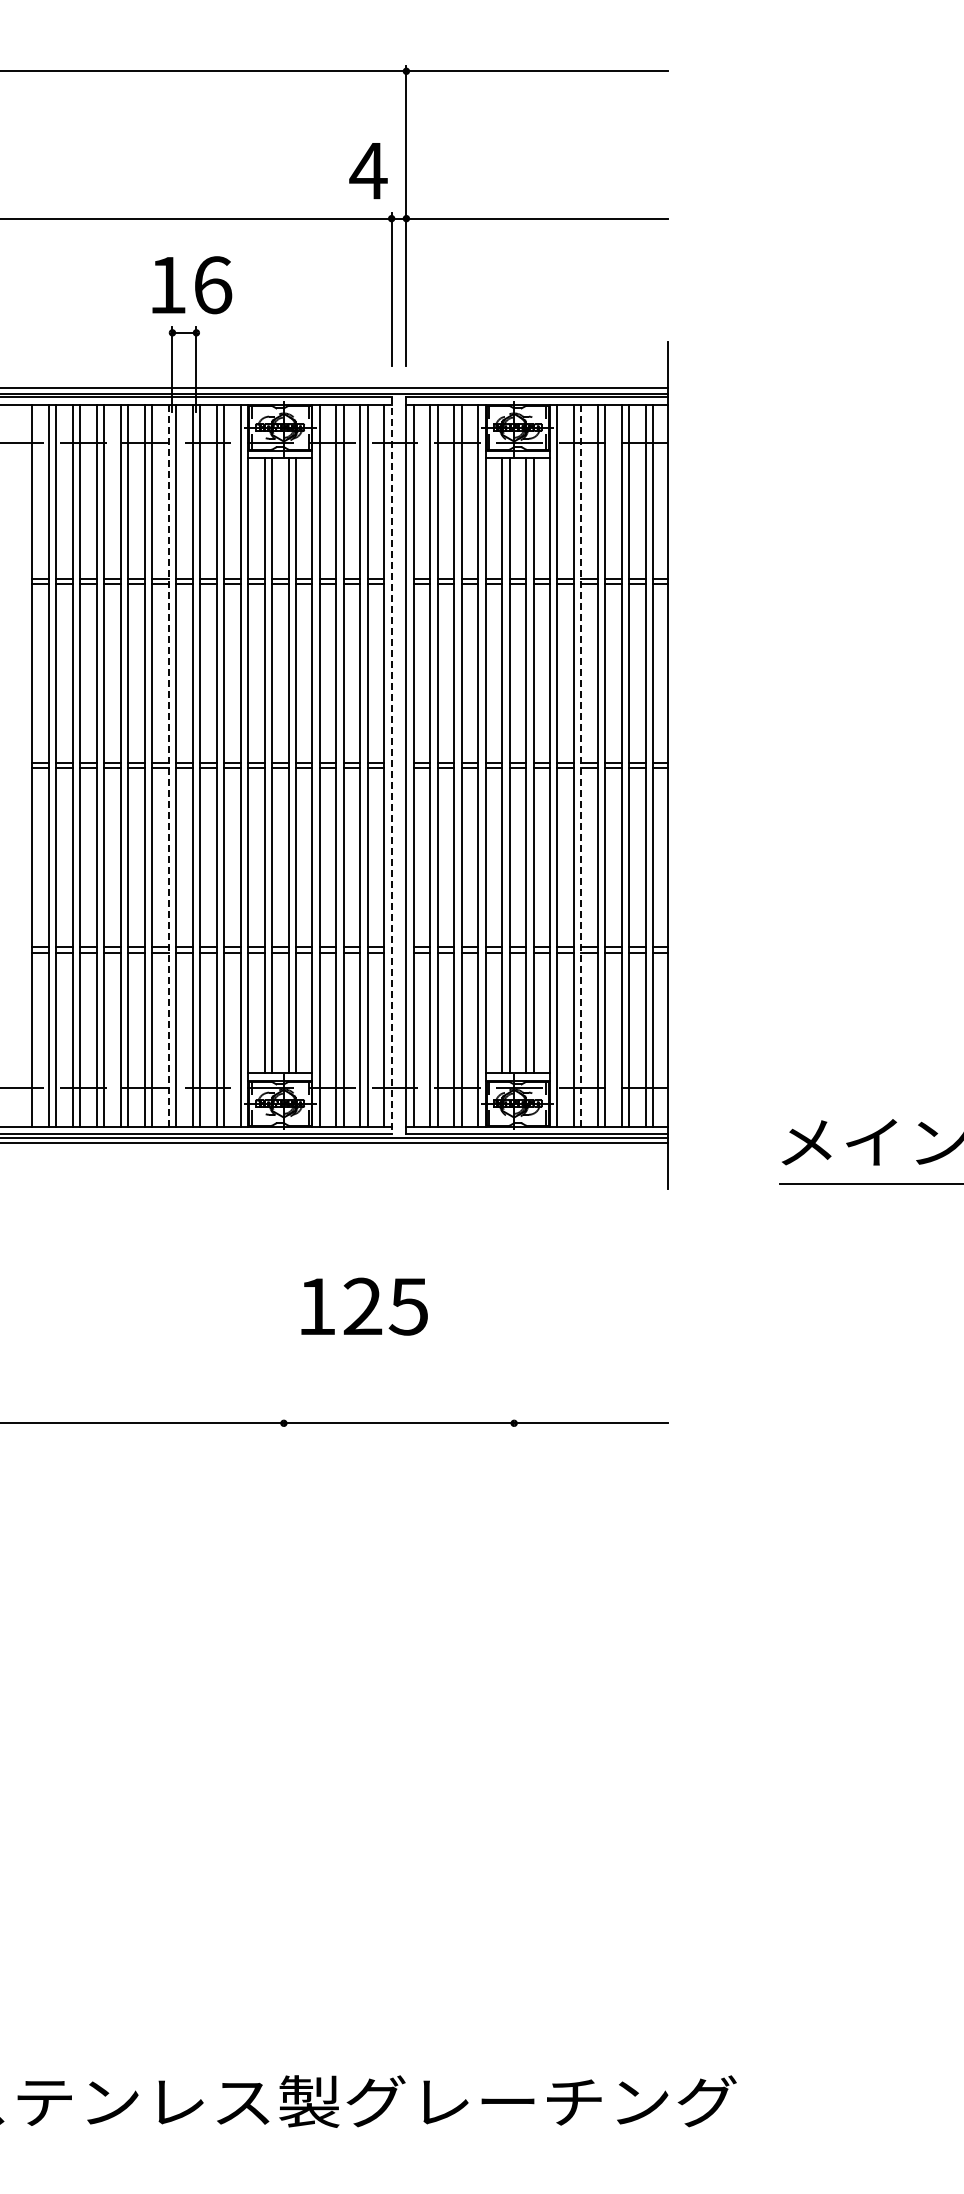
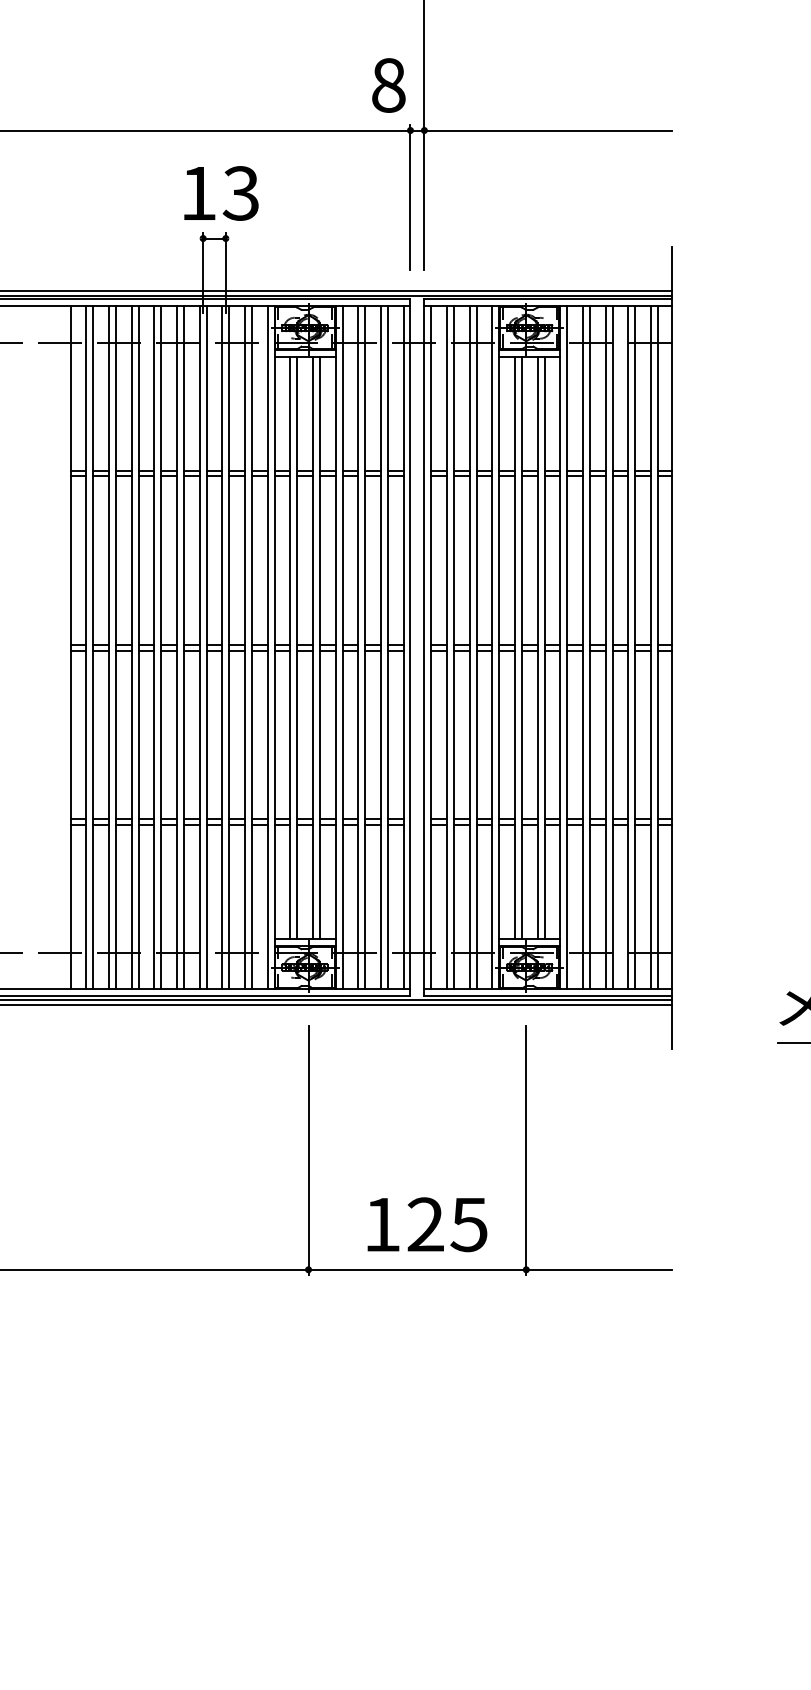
text: (368, 171) -> (388, 85), 4 -> 8
text: (212, 285) -> (241, 193), 16 -> 13
line: (168, 765) -> (199, 647), dashed -> solid
line: (581, 765) -> (589, 647), dashed -> solid
line: (391, 766) -> (410, 648), dashed -> solid
line: (283, 1296) -> (308, 1149), added
line: (514, 1296) -> (526, 1149), added
text: (364, 1306) -> (427, 1224), moved

